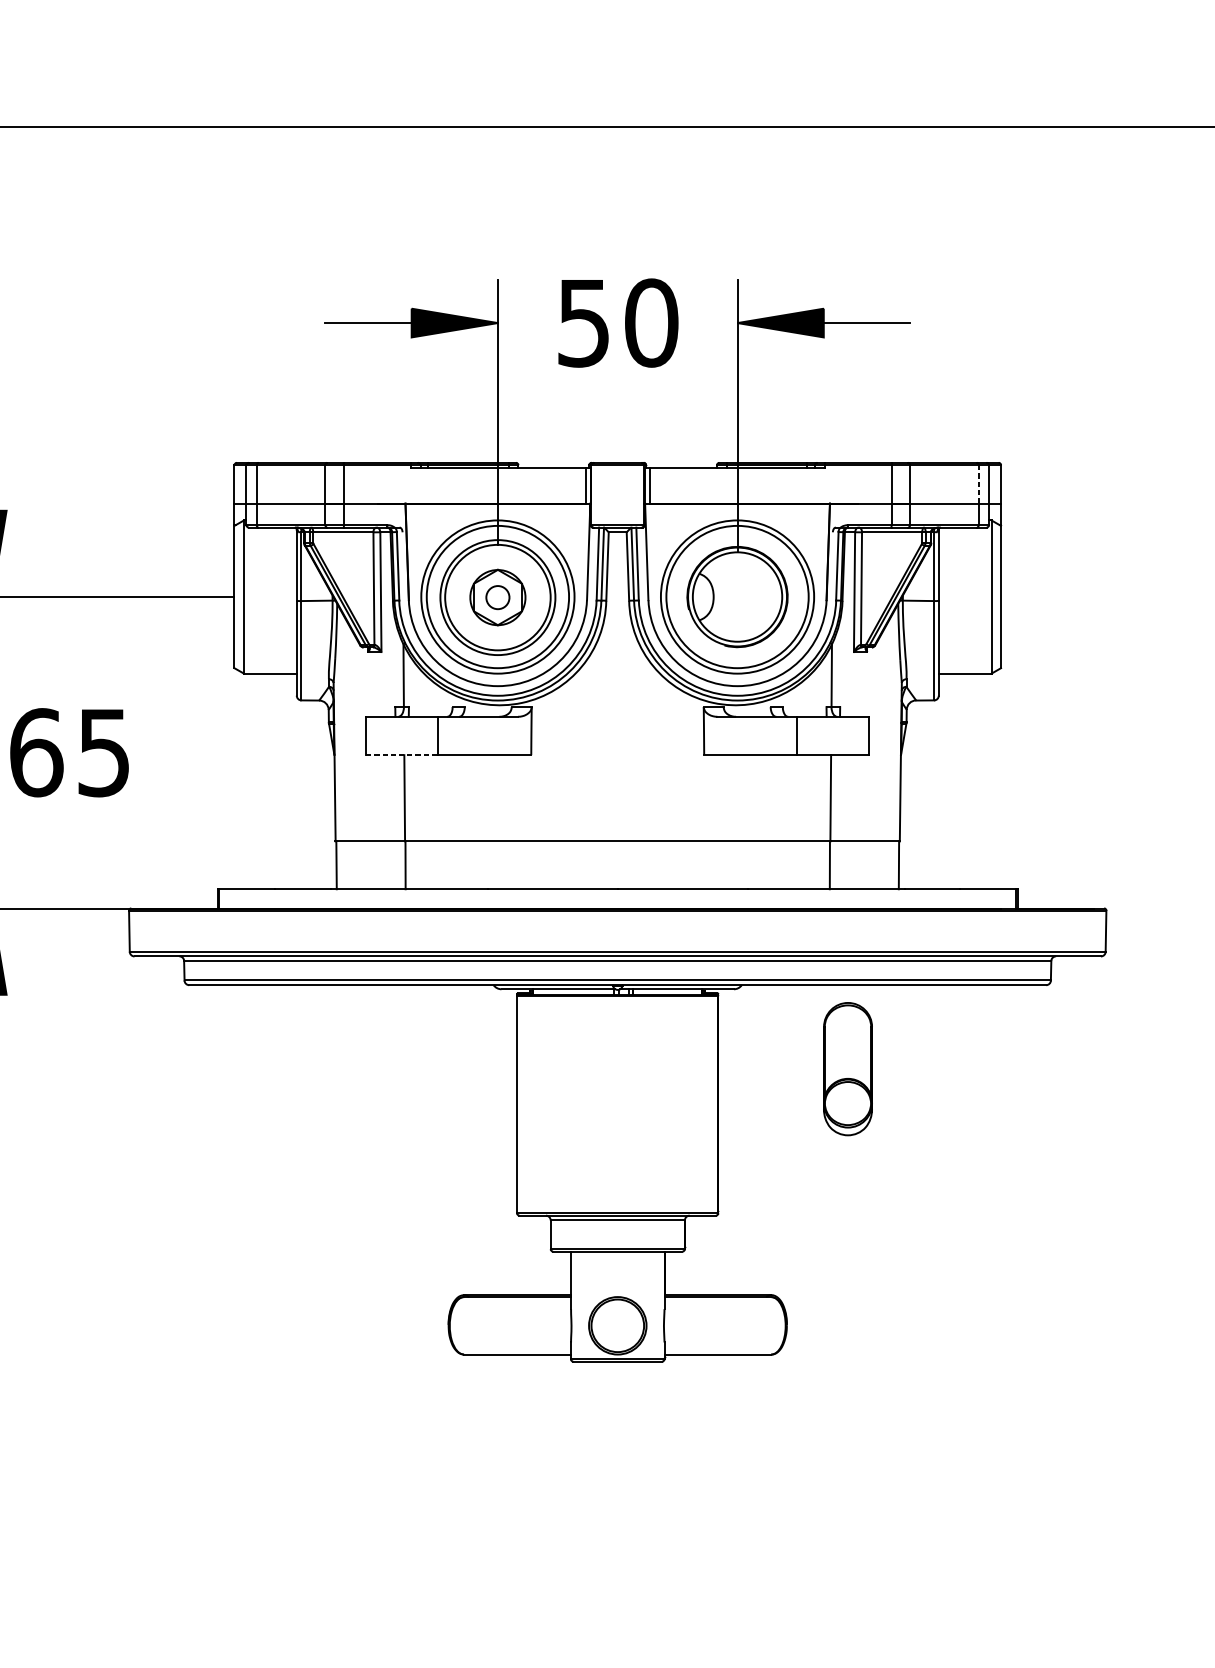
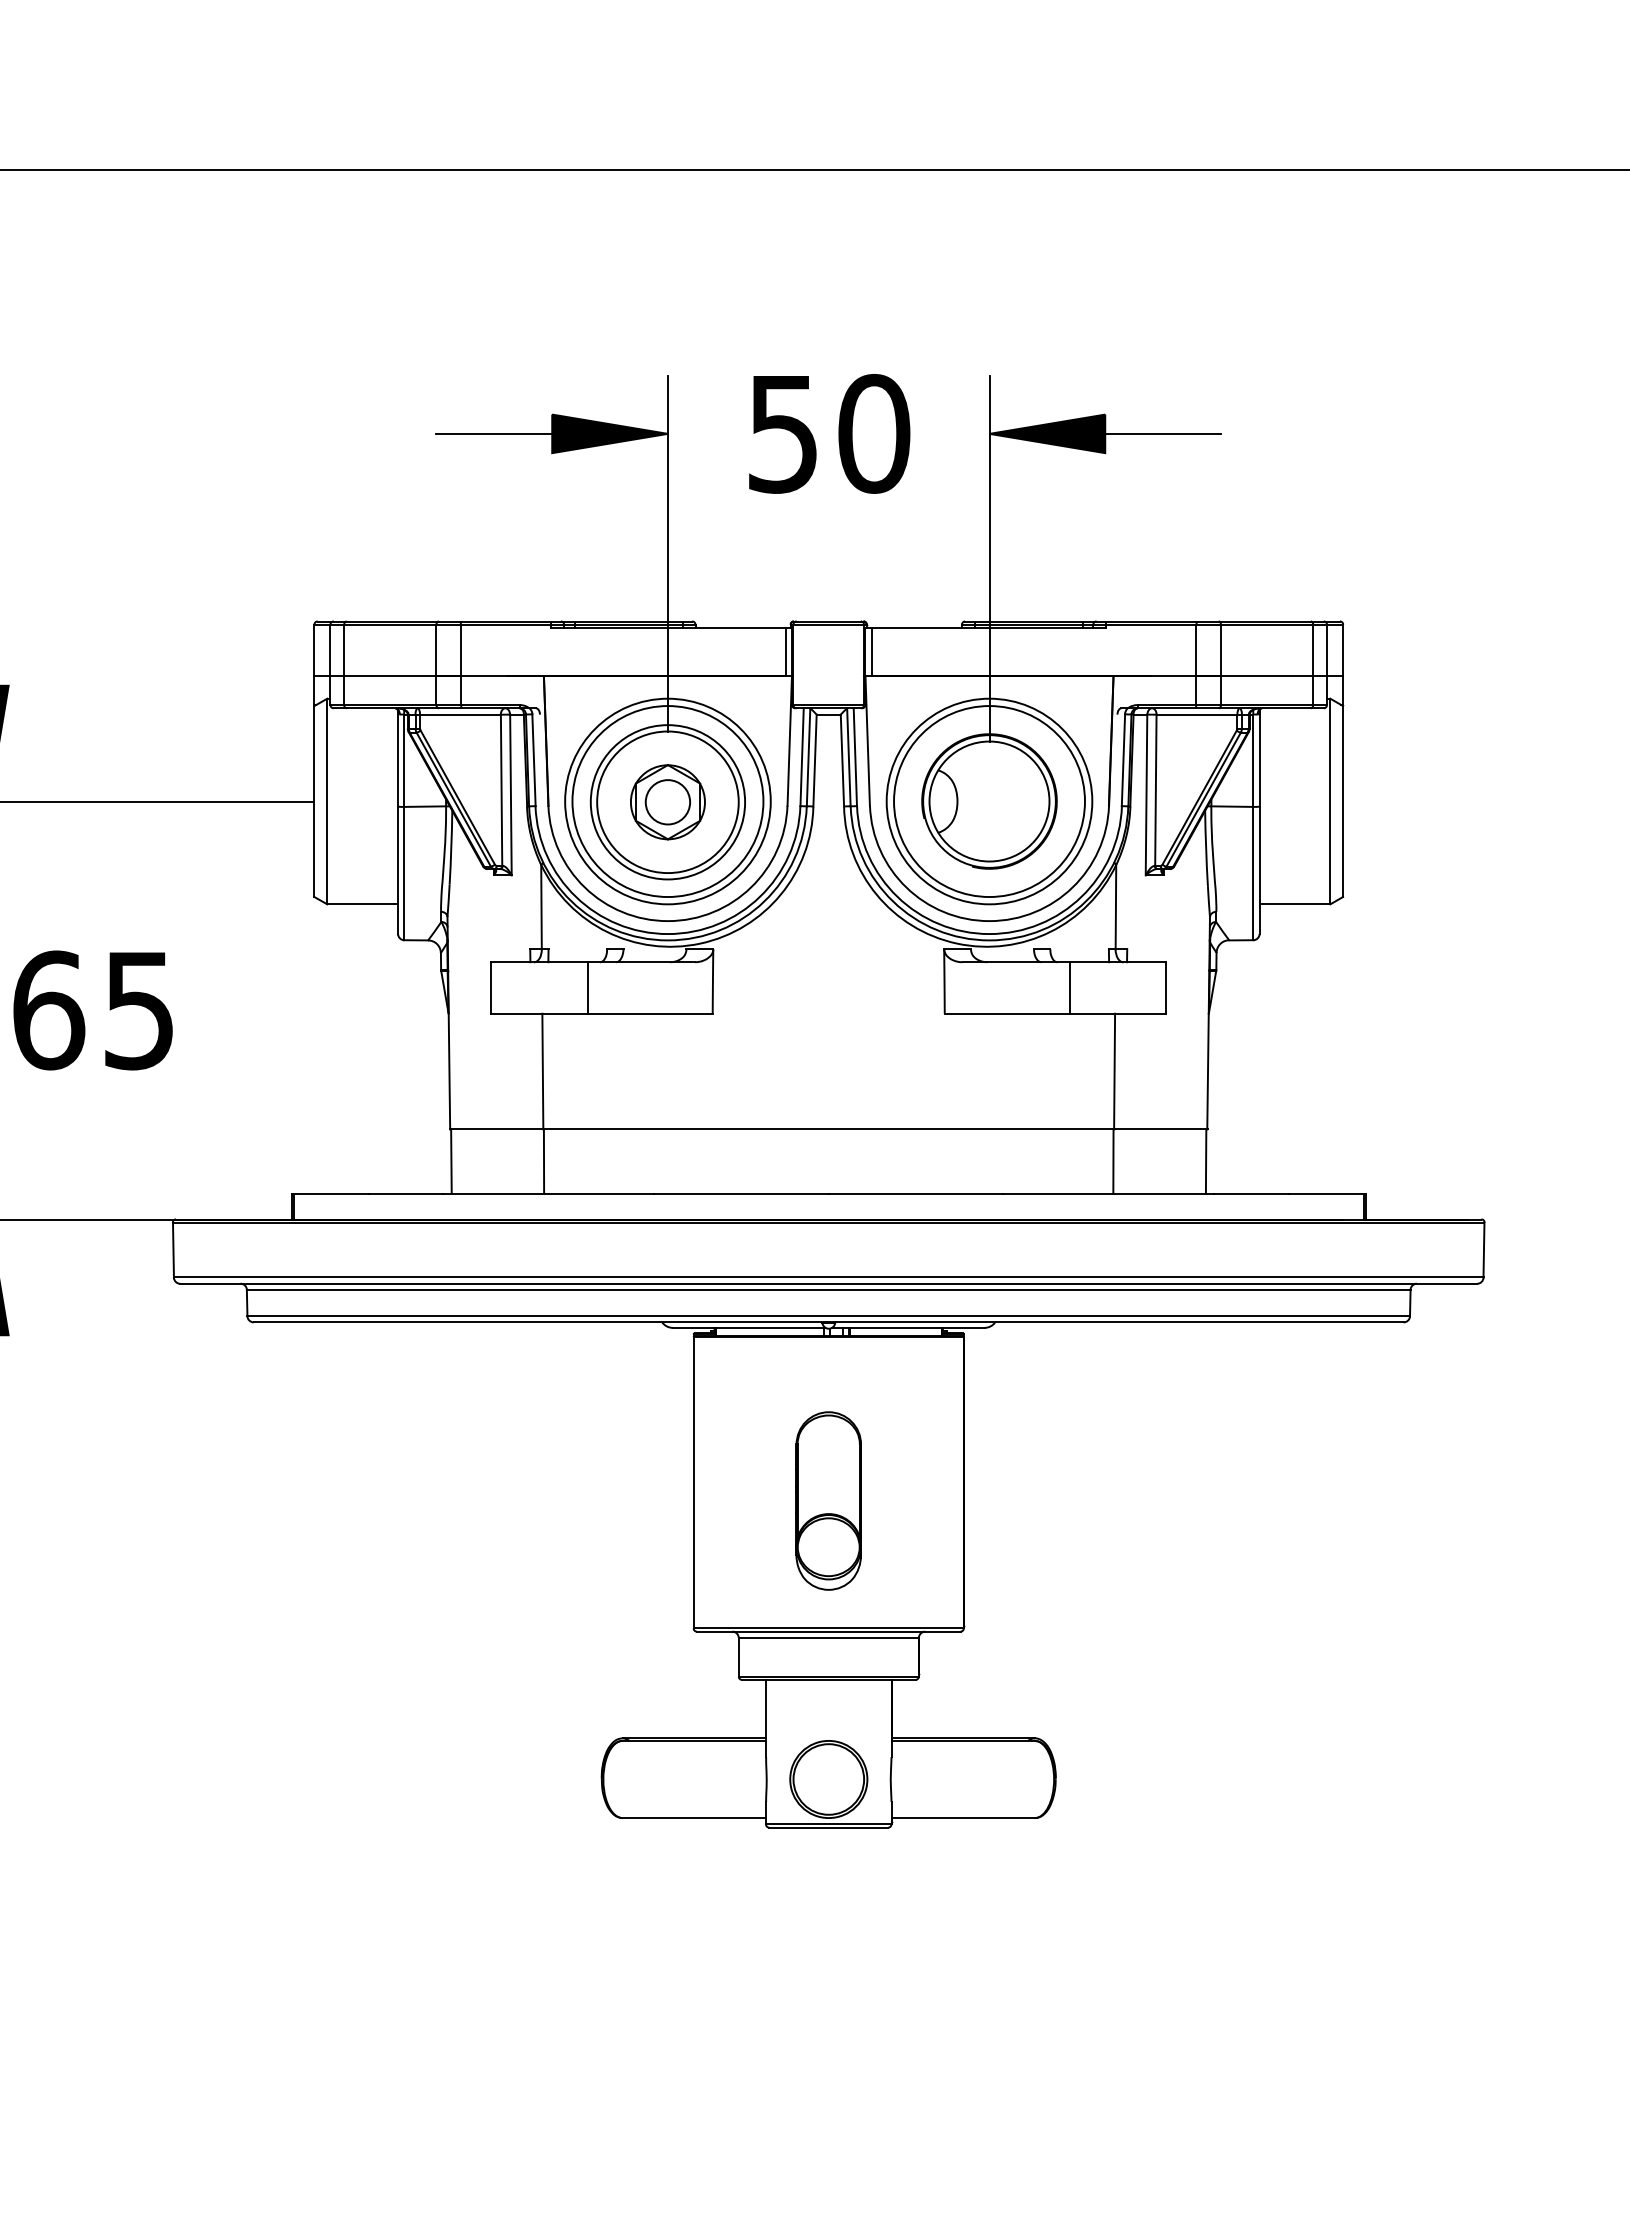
line: (978, 484) -> (1313, 650), dashed -> solid
circle: (497, 597) -> (667, 802), size x1.43
line: (402, 755) -> (539, 1013), dashed -> solid
part: (847, 1068) -> (828, 1500), moved

